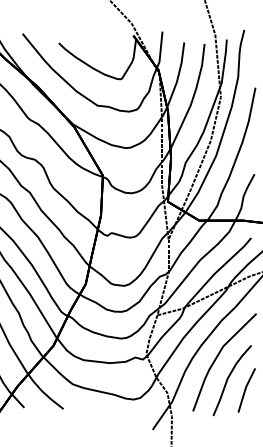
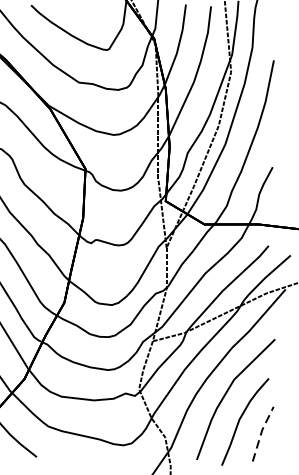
line: (245, 388) -> (261, 431), solid -> dashed

